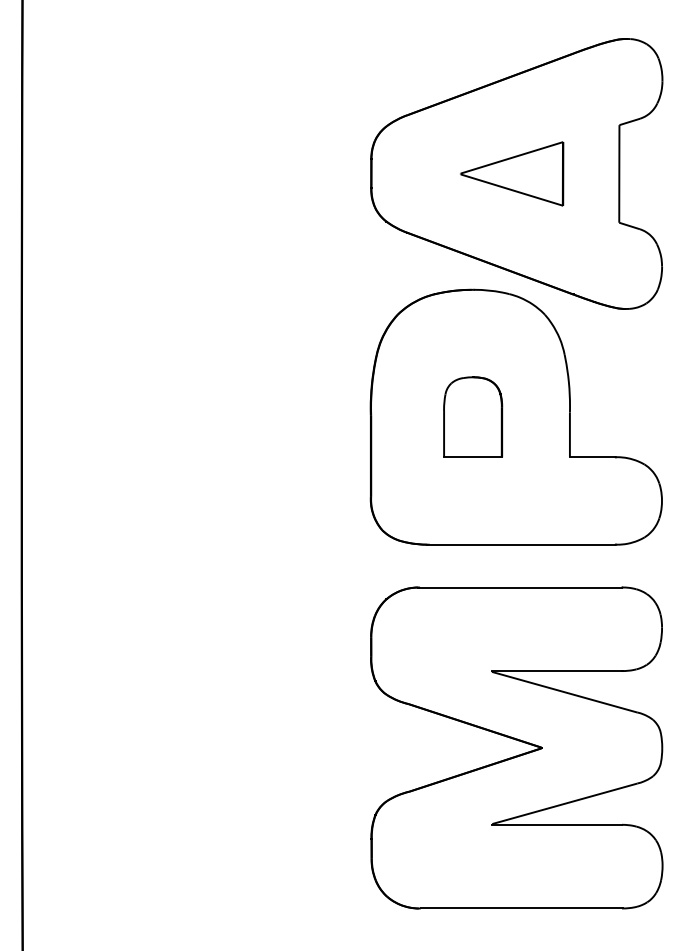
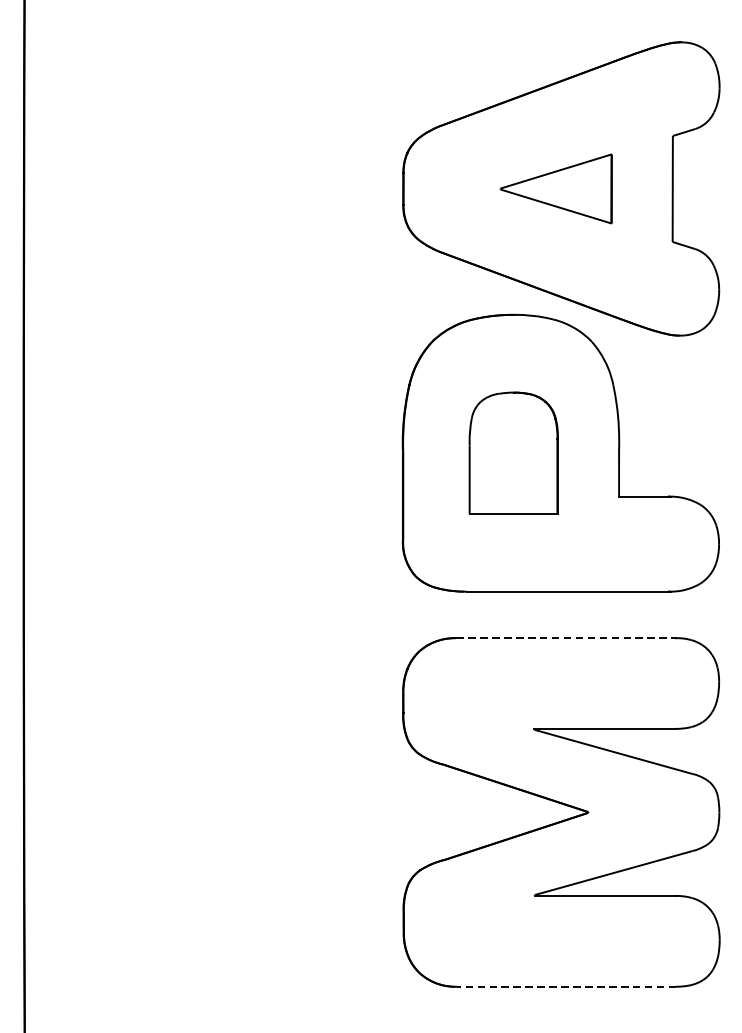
part: (473, 416) -> (514, 452), size x1.4
line: (520, 587) -> (565, 638), solid -> dashed
line: (521, 908) -> (566, 986), solid -> dashed

